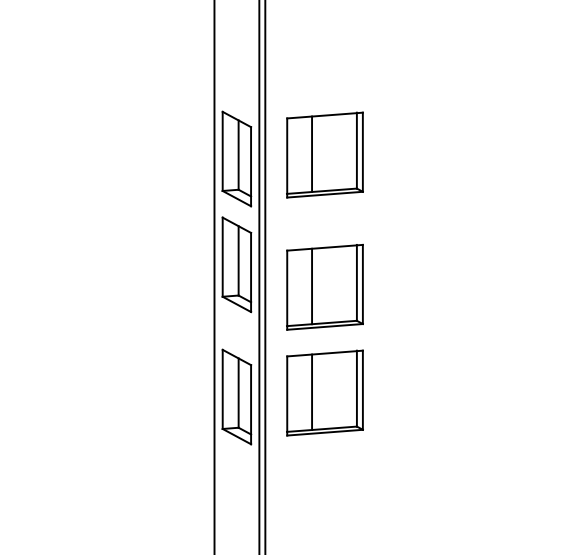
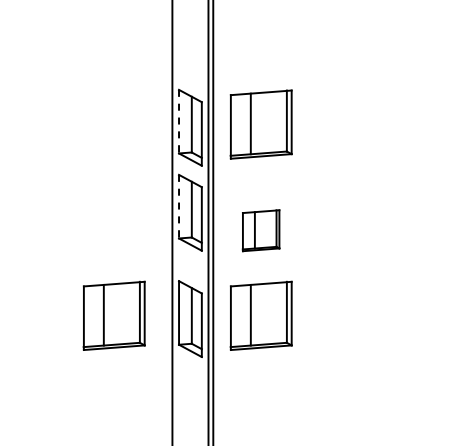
line: (223, 151) -> (179, 121), solid -> dashed
line: (223, 256) -> (179, 206), solid -> dashed
part: (324, 286) -> (260, 230), size x0.6
part: (141, 392) -> (113, 315), added

